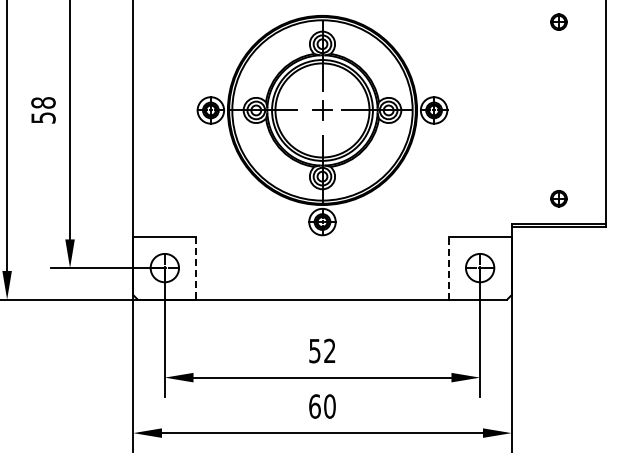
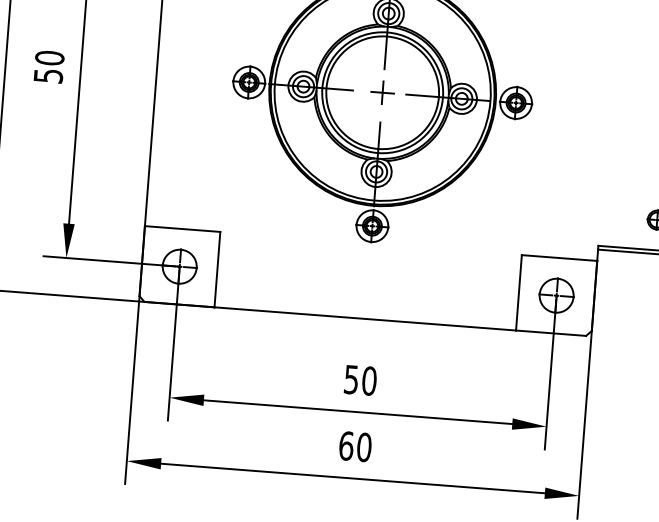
text: (43, 102) -> (49, 57), 58 -> 50
line: (196, 268) -> (217, 270), dashed -> solid
line: (448, 268) -> (518, 293), dashed -> solid
text: (329, 350) -> (368, 380), 52 -> 50

